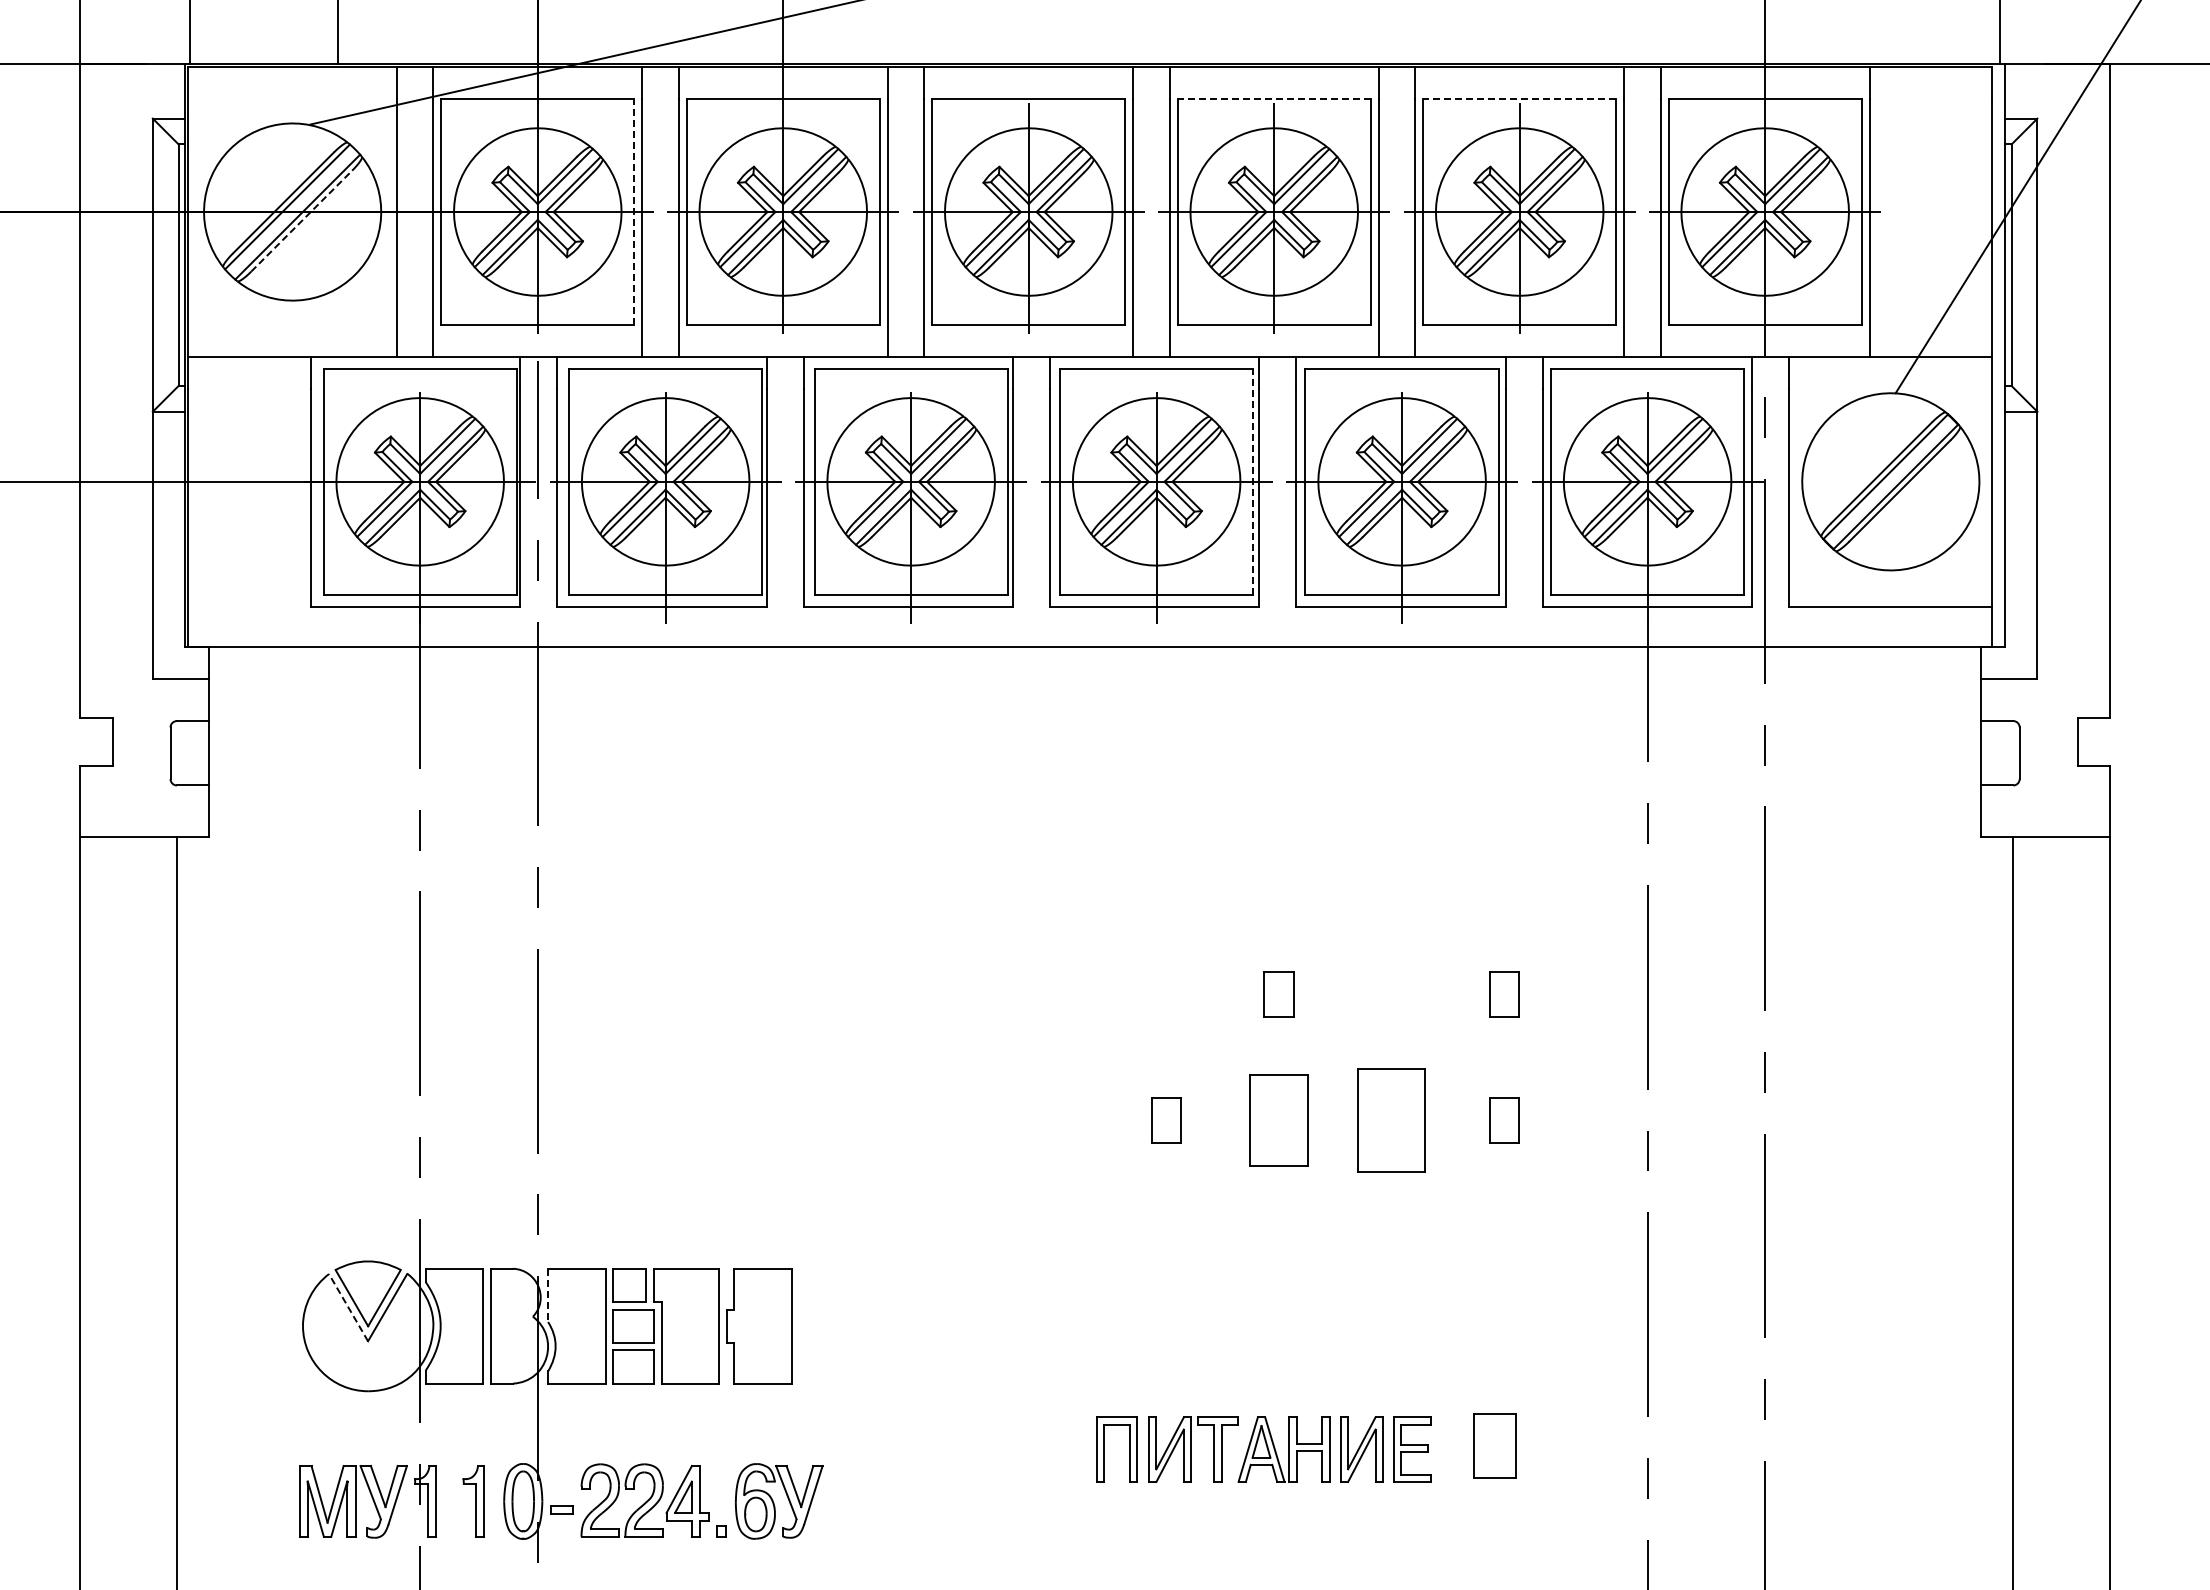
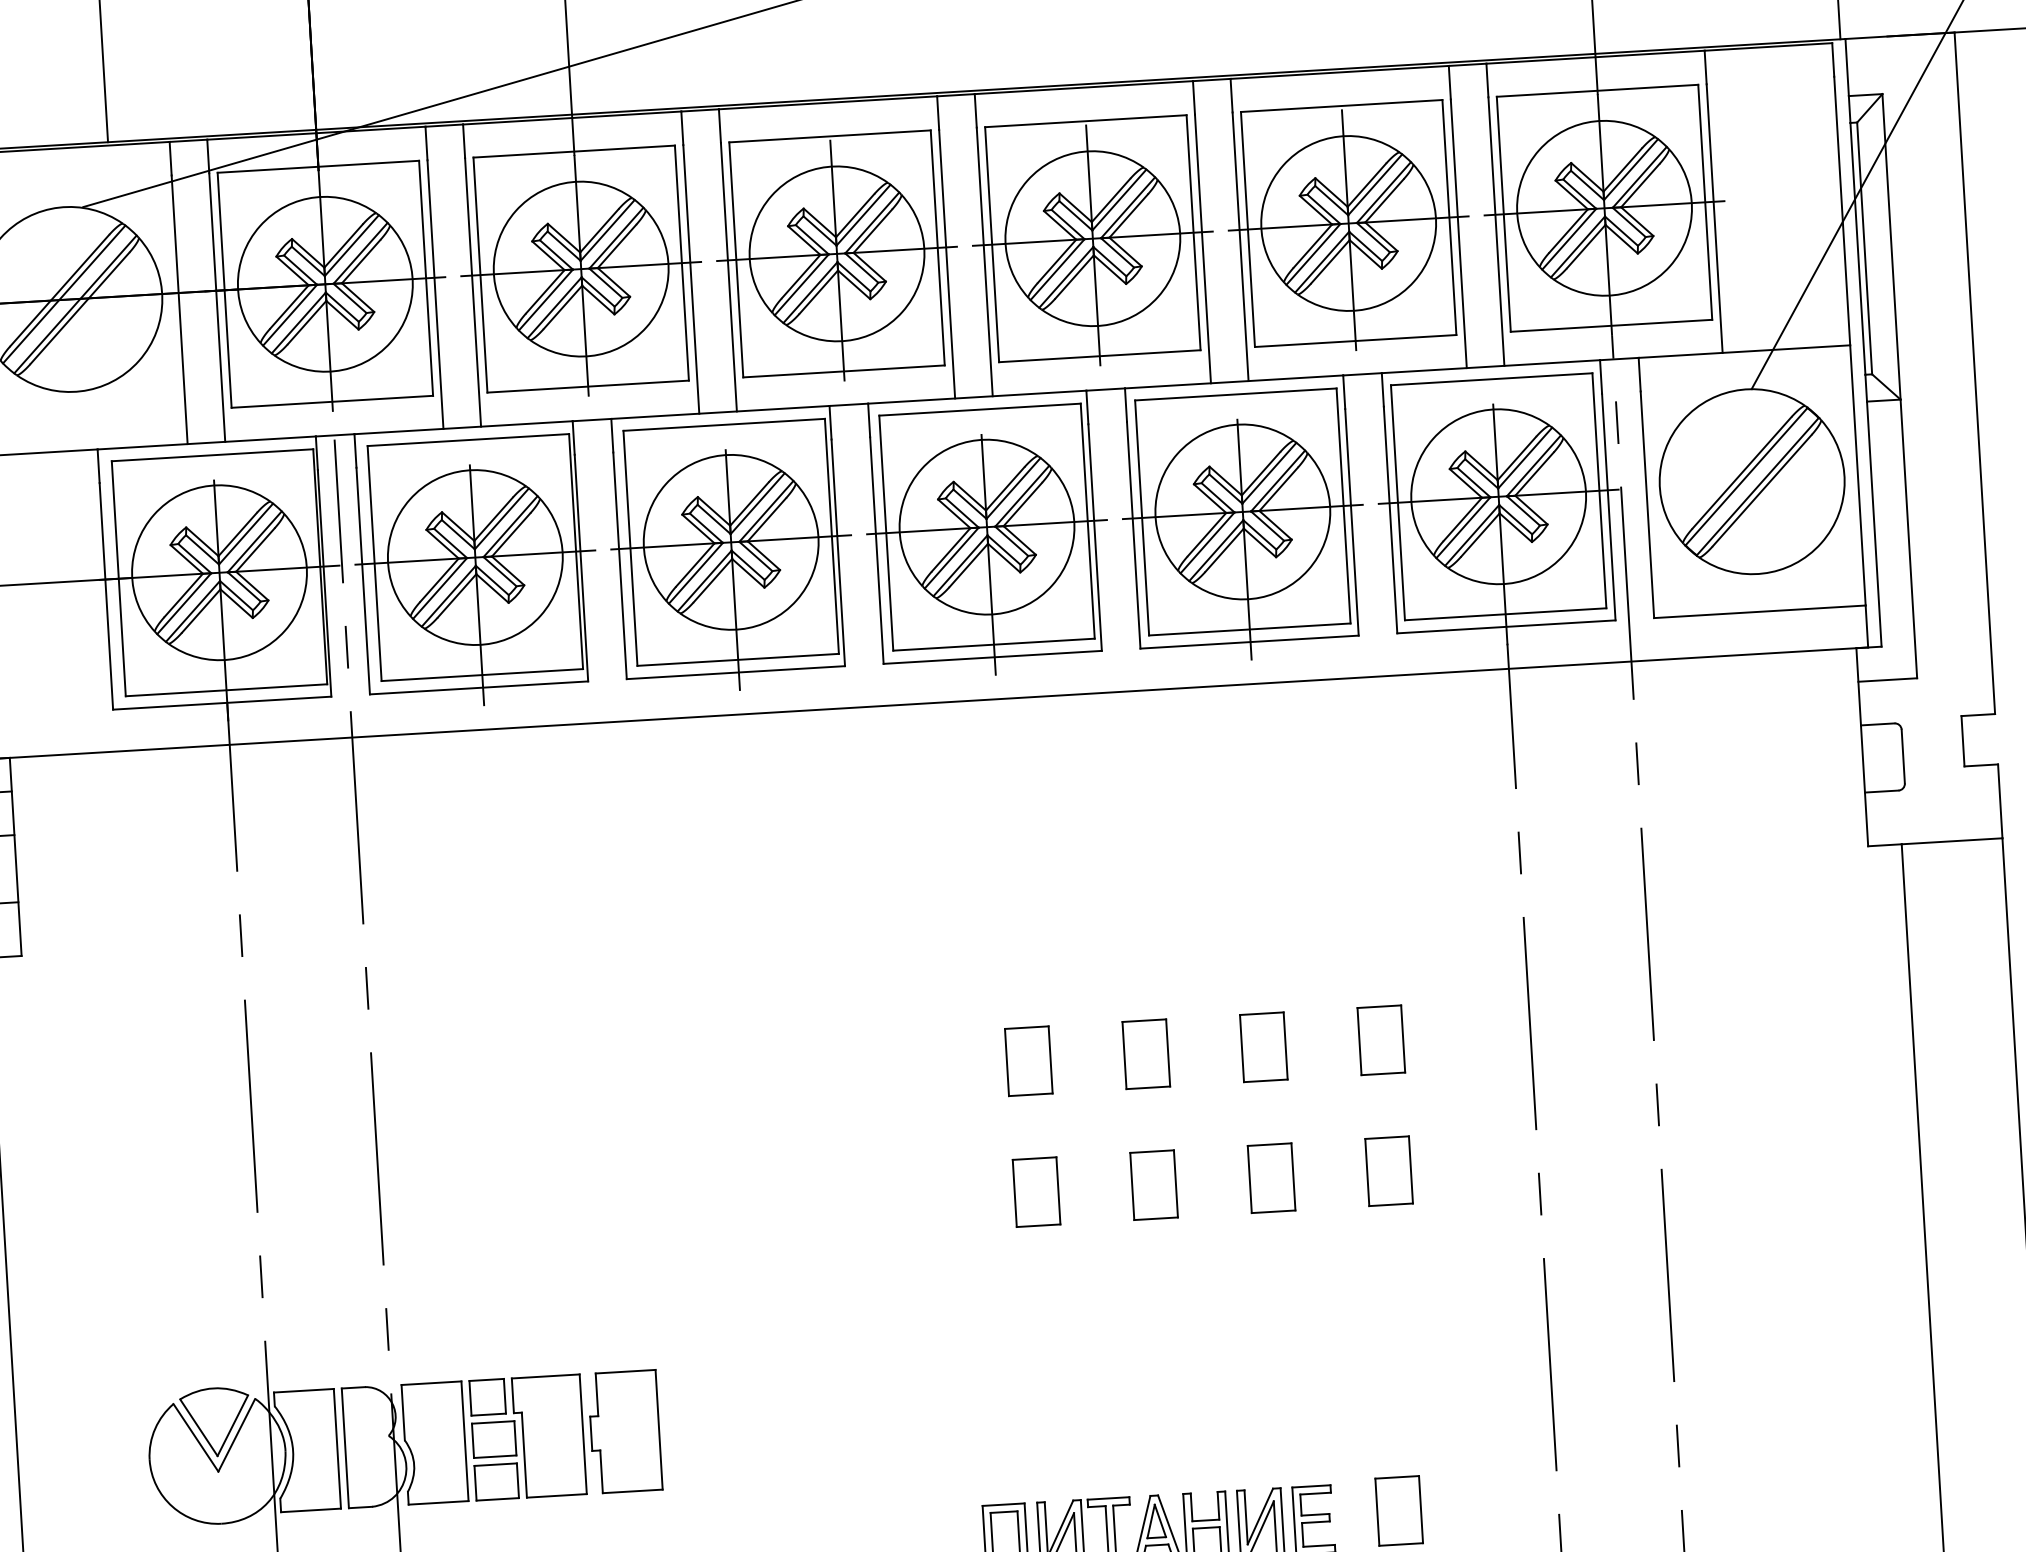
line: (1274, 99) -> (1086, 121), dashed -> solid
line: (1519, 99) -> (1341, 106), dashed -> solid
line: (634, 212) -> (426, 278), dashed -> solid
line: (302, 220) -> (80, 307), dashed -> solid
line: (1253, 481) -> (1087, 520), dashed -> solid
part: (1165, 994) -> (1027, 1060), added
part: (1278, 994) -> (1145, 1053), size x1.43
part: (1391, 994) -> (1263, 1046), added
part: (1504, 994) -> (1381, 1039), size x1.43
part: (1165, 1120) -> (1035, 1192), size x1.43
part: (1278, 1120) -> (1153, 1185), size x0.71
part: (1391, 1120) -> (1271, 1178), size x0.62
part: (1504, 1120) -> (1389, 1171), size x1.43
line: (548, 1295) -> (403, 1412), dashed -> solid
line: (348, 1307) -> (195, 1437), dashed -> solid

